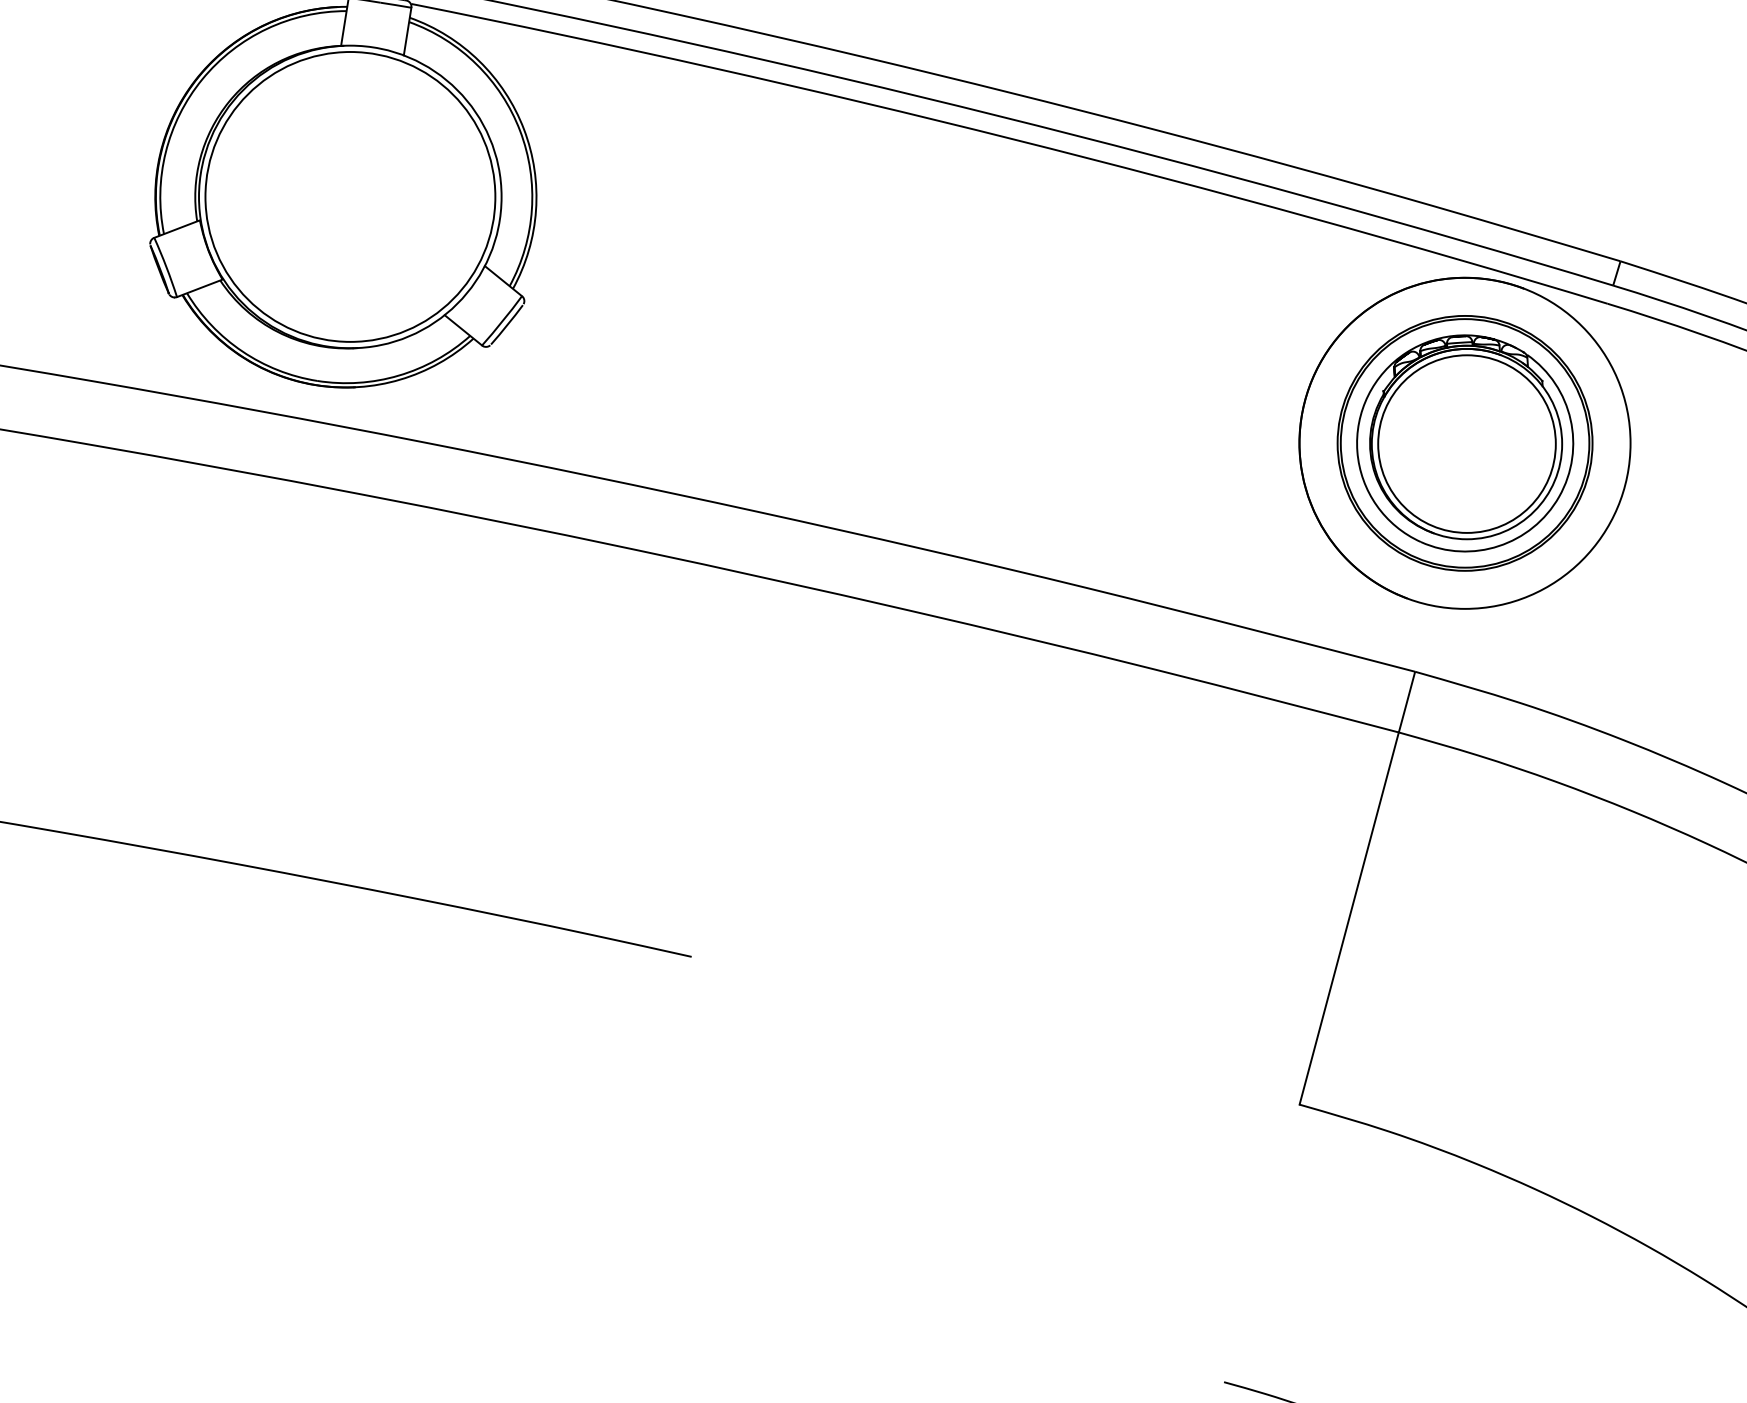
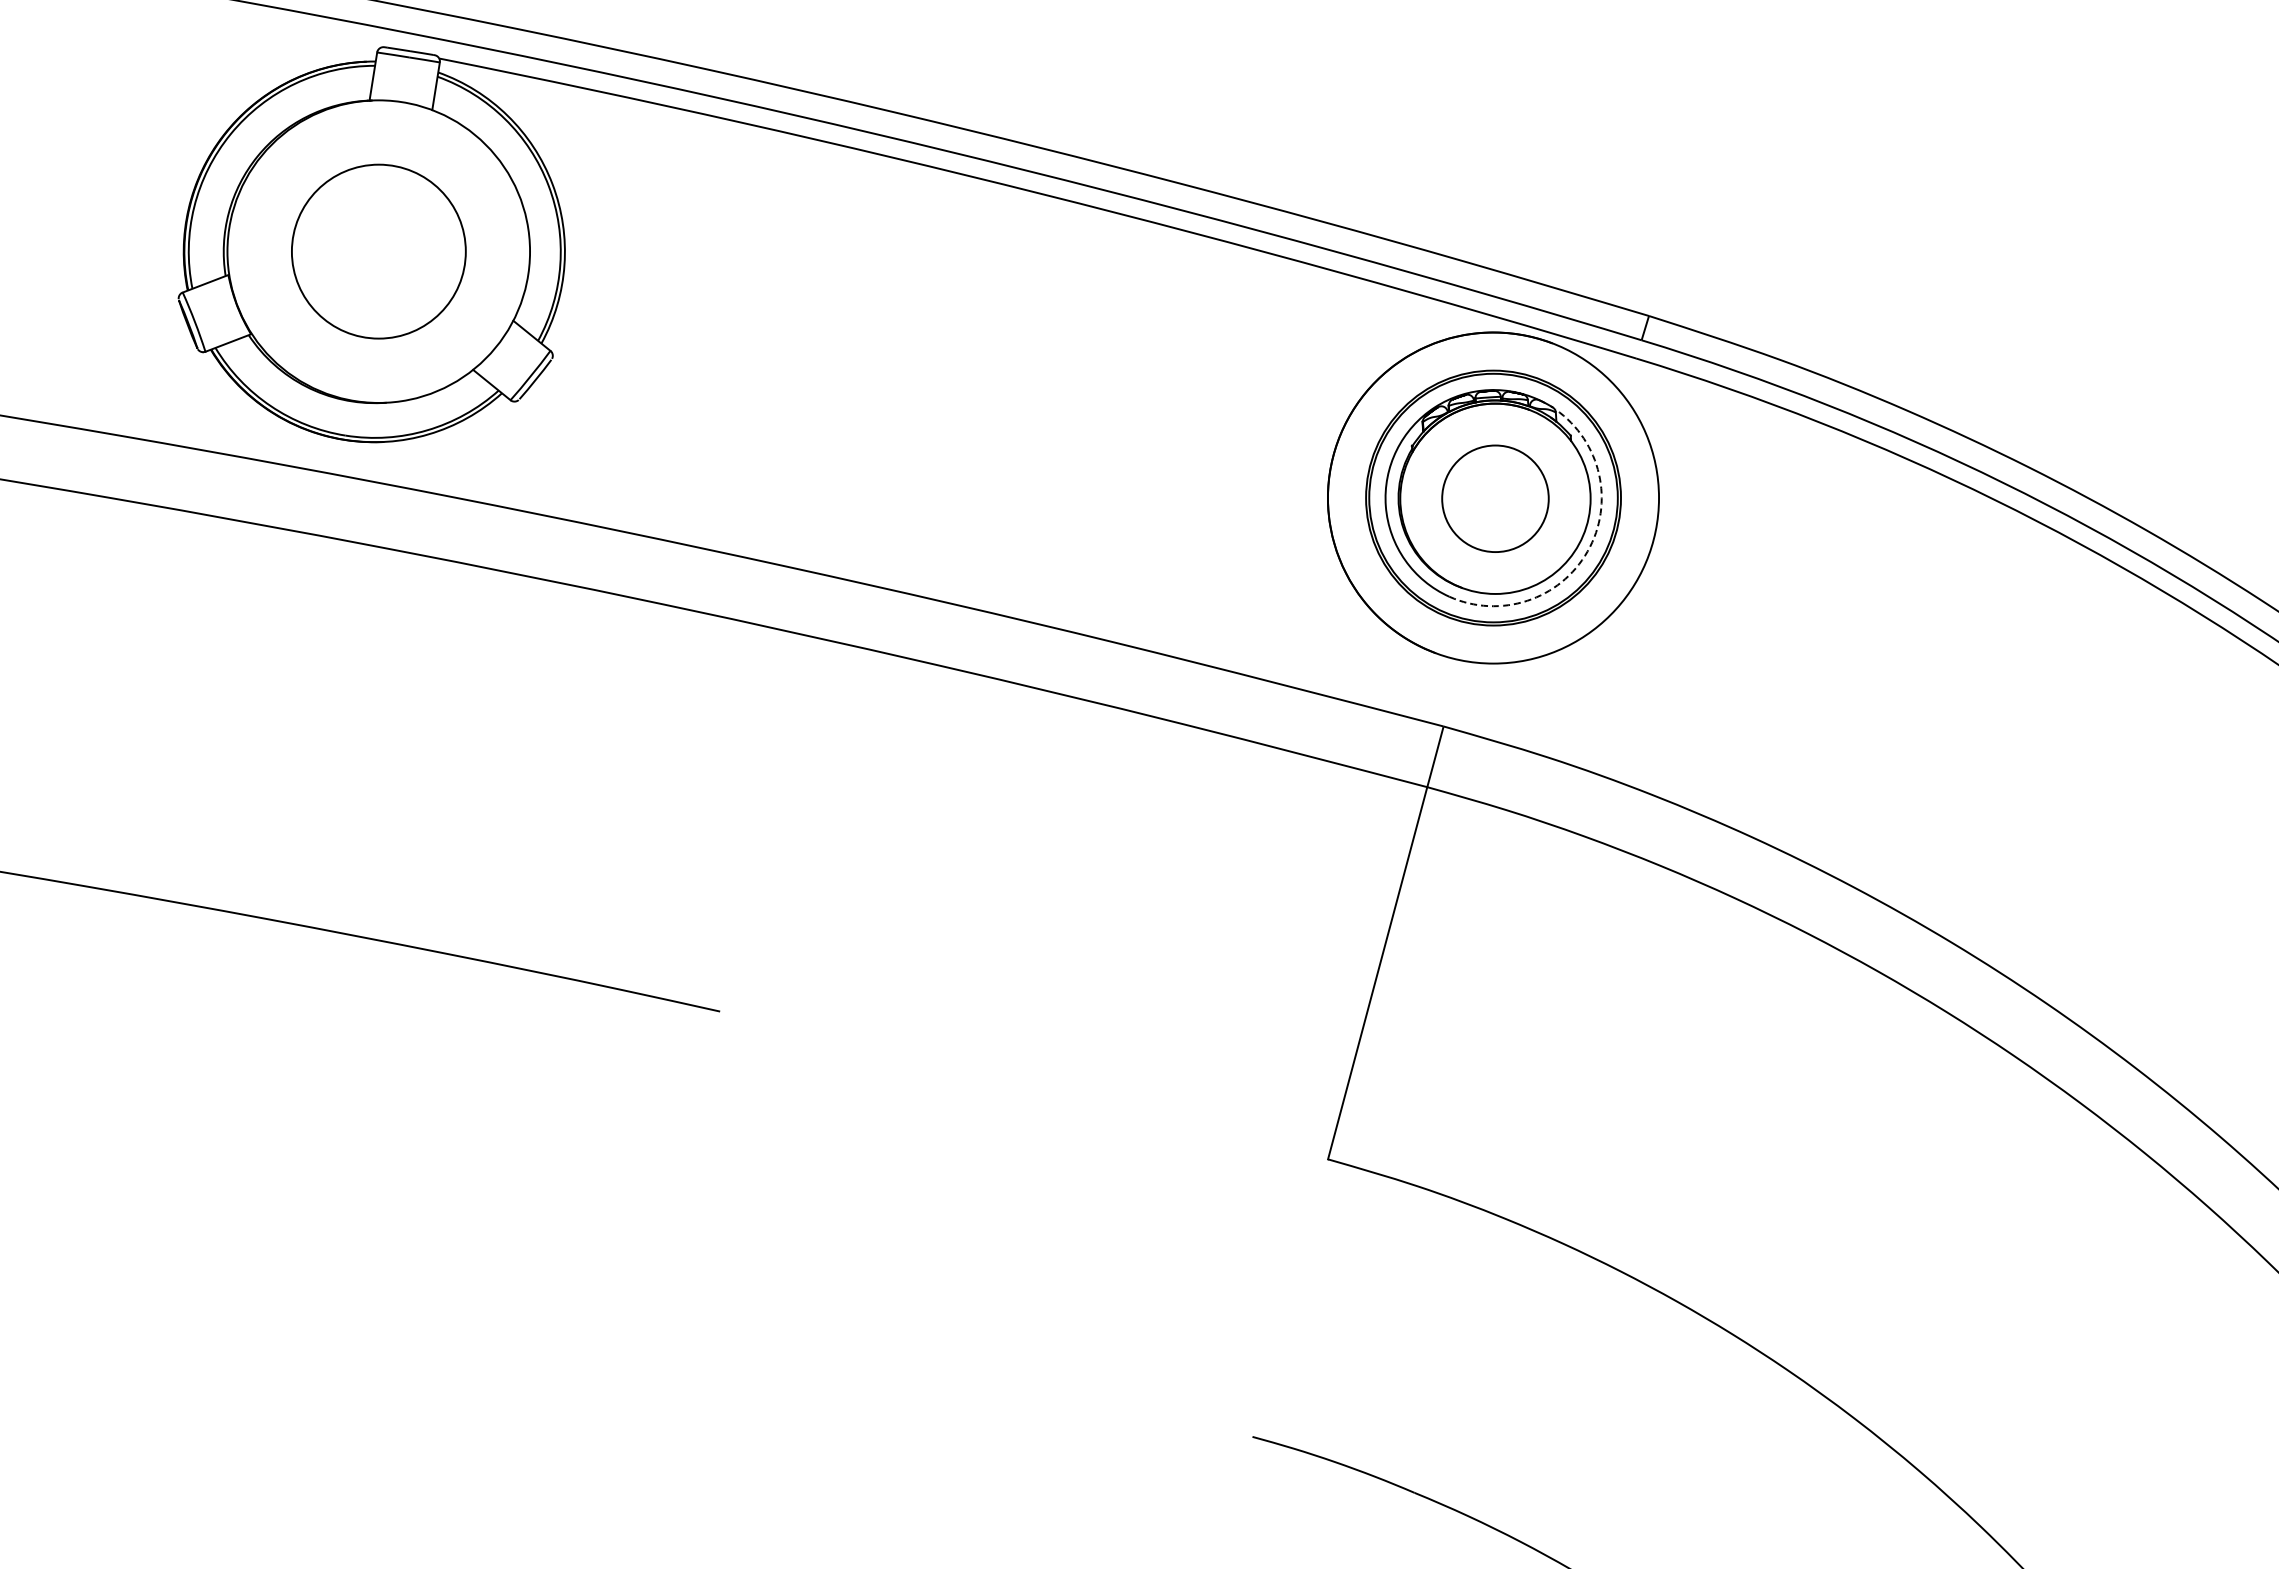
circle: (350, 196) -> (378, 251), size x0.6
circle: (1467, 443) -> (1495, 498), size x0.6
arc: (1559, 496) -> (1587, 551), solid -> dashed

